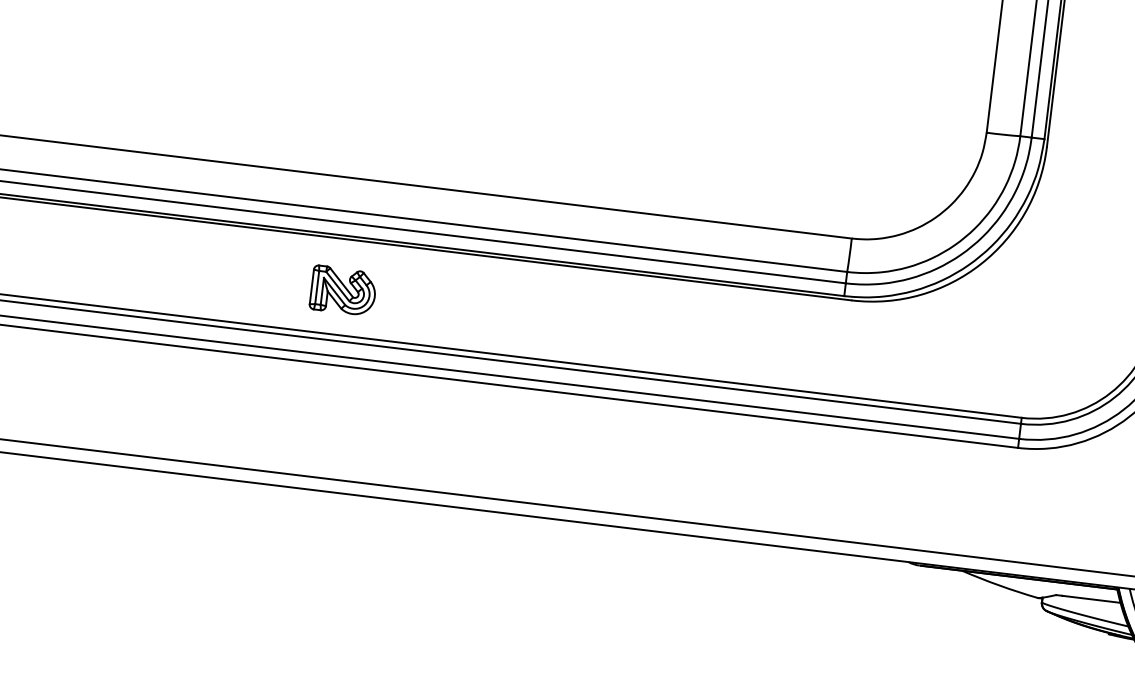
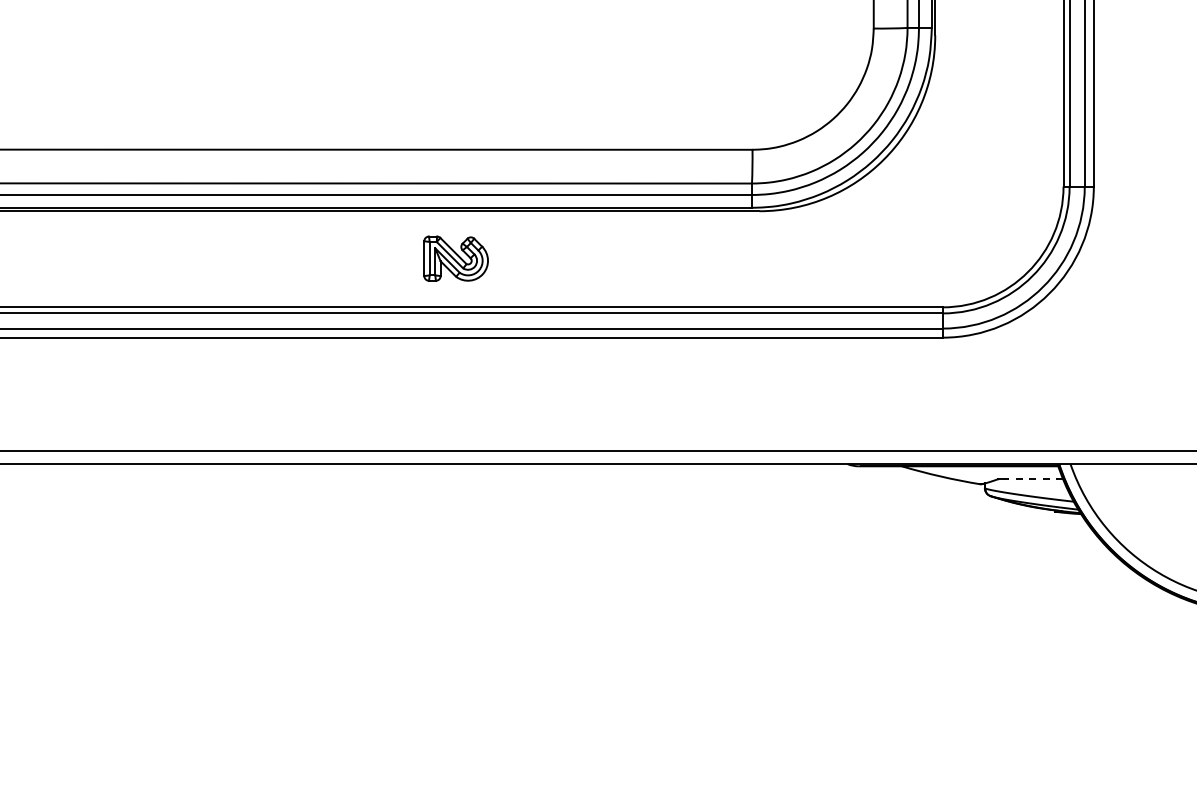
part: (342, 290) -> (455, 258), moved
line: (1091, 599) -> (1033, 479), solid -> dashed

